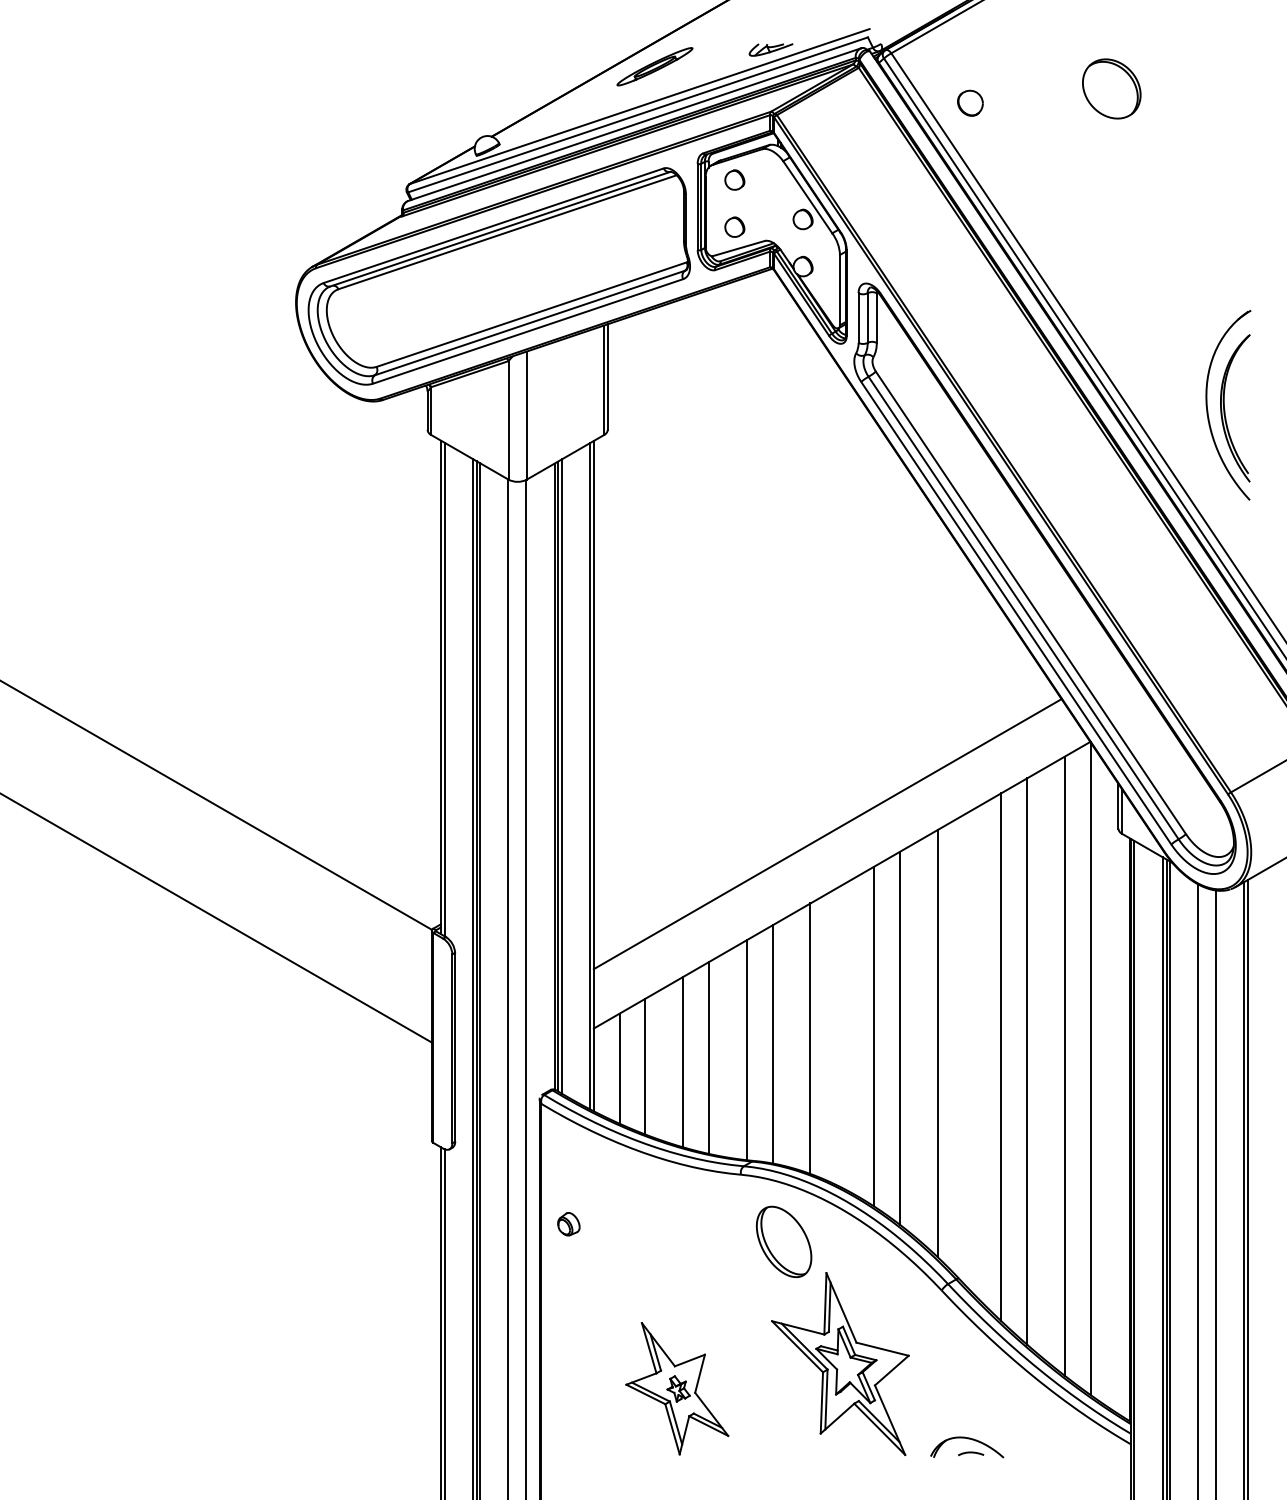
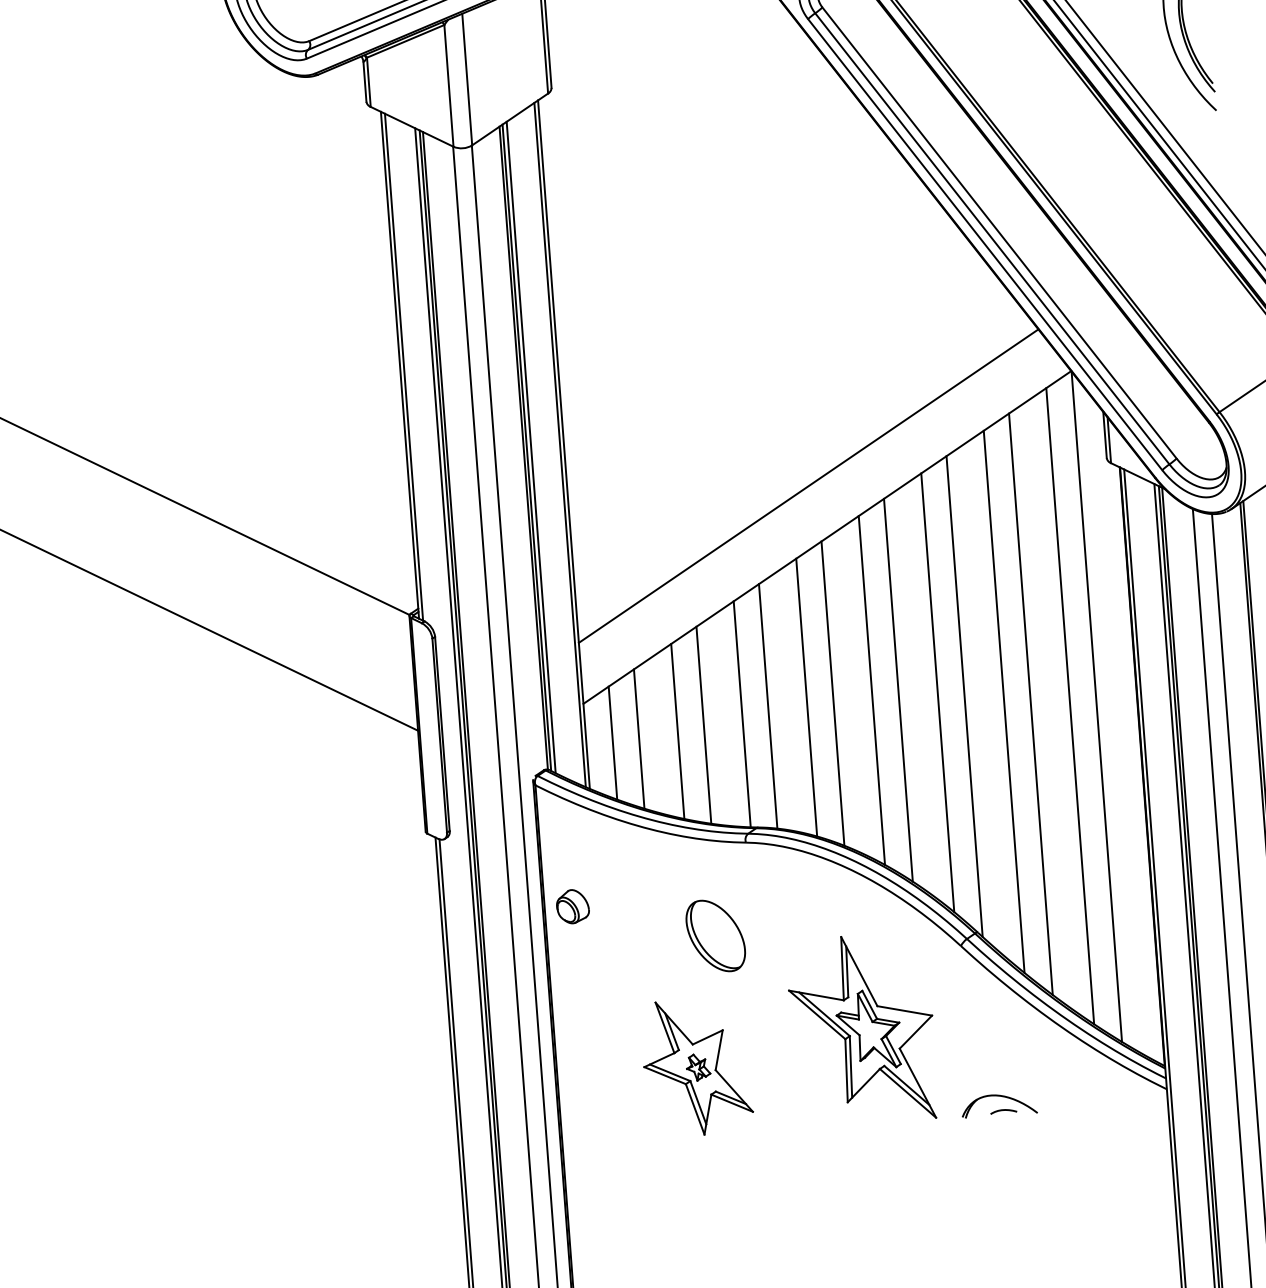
line: (836, 1036) -> (833, 693), added
line: (963, 1049) -> (964, 696), added
part: (568, 1224) -> (572, 907), size x1.43
part: (783, 1241) -> (715, 935), moved

